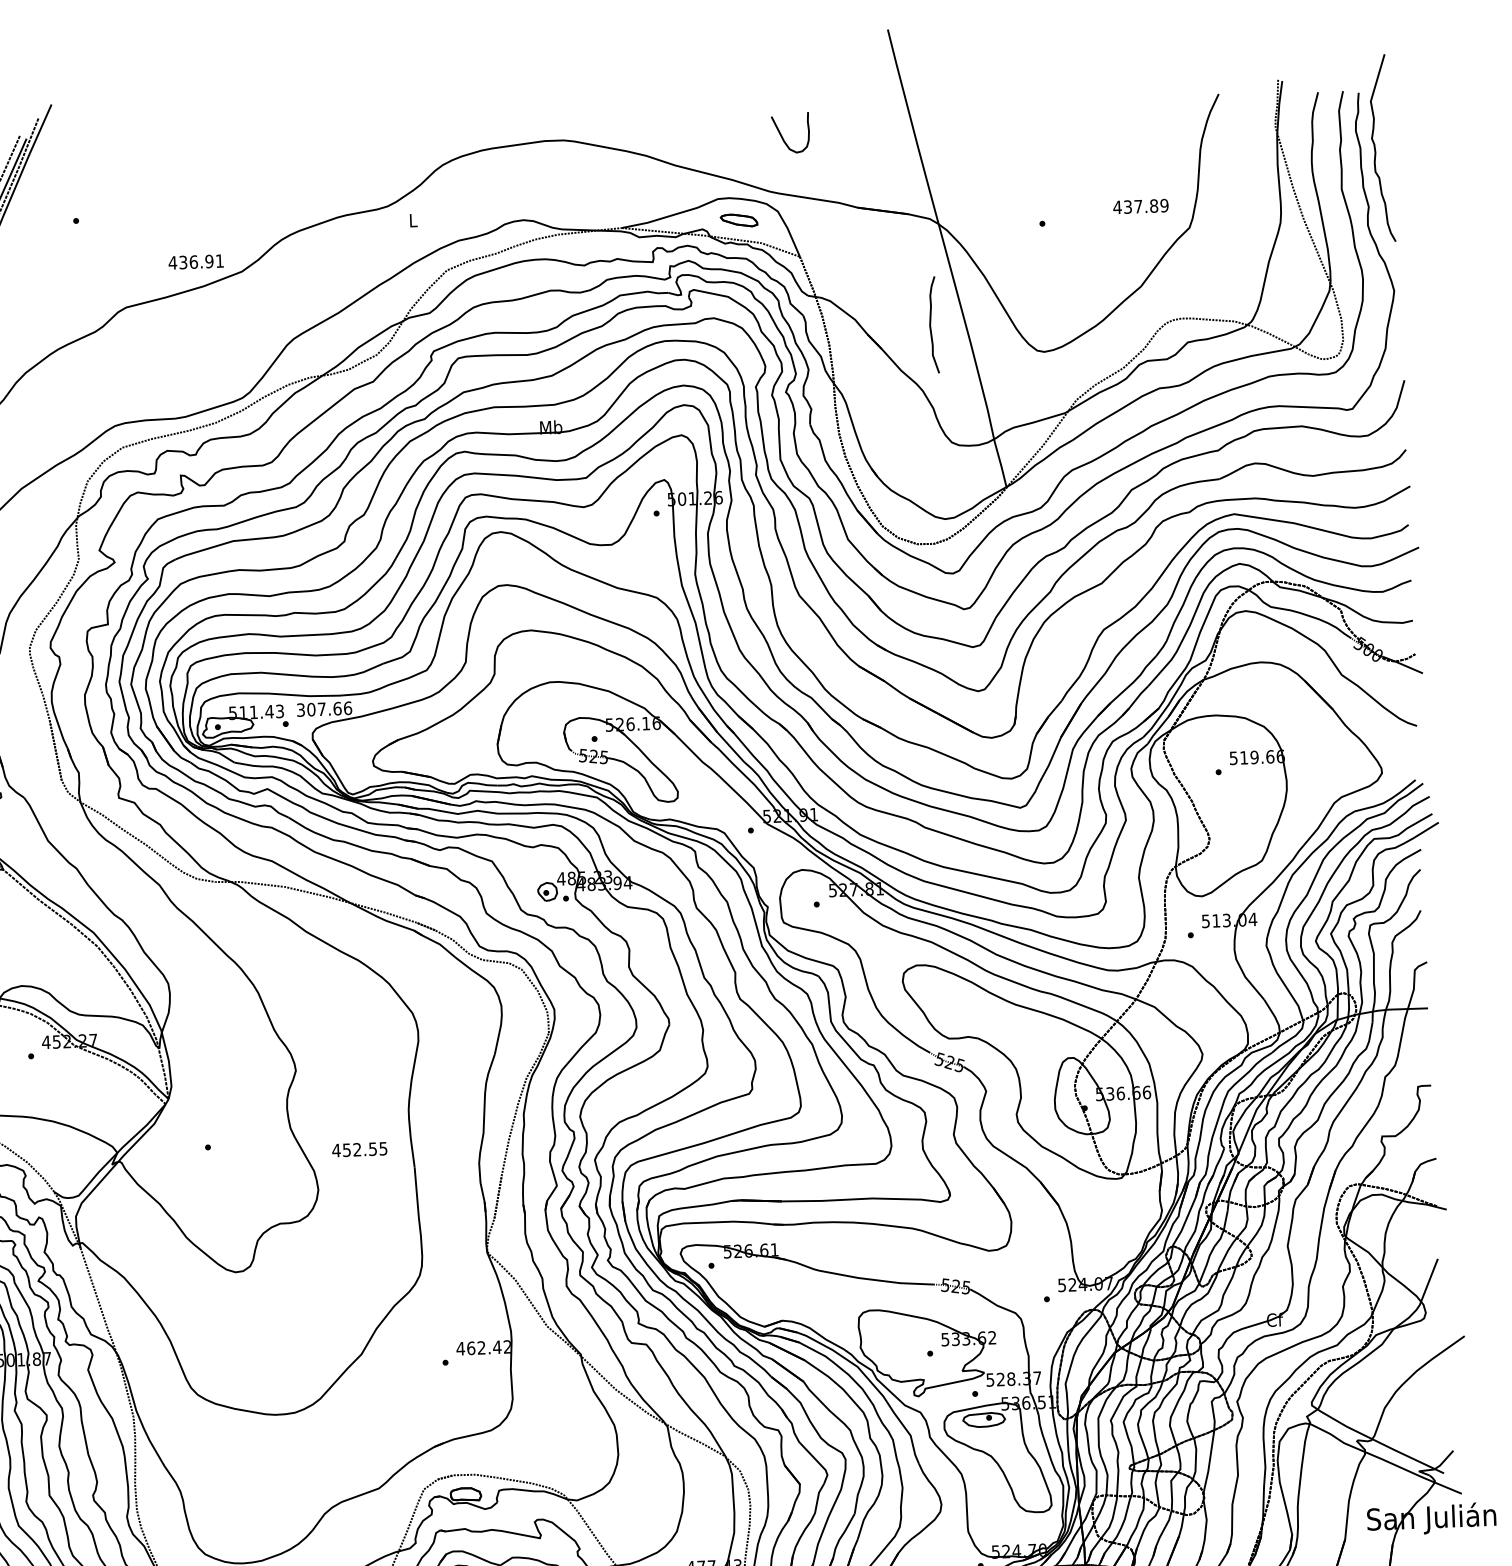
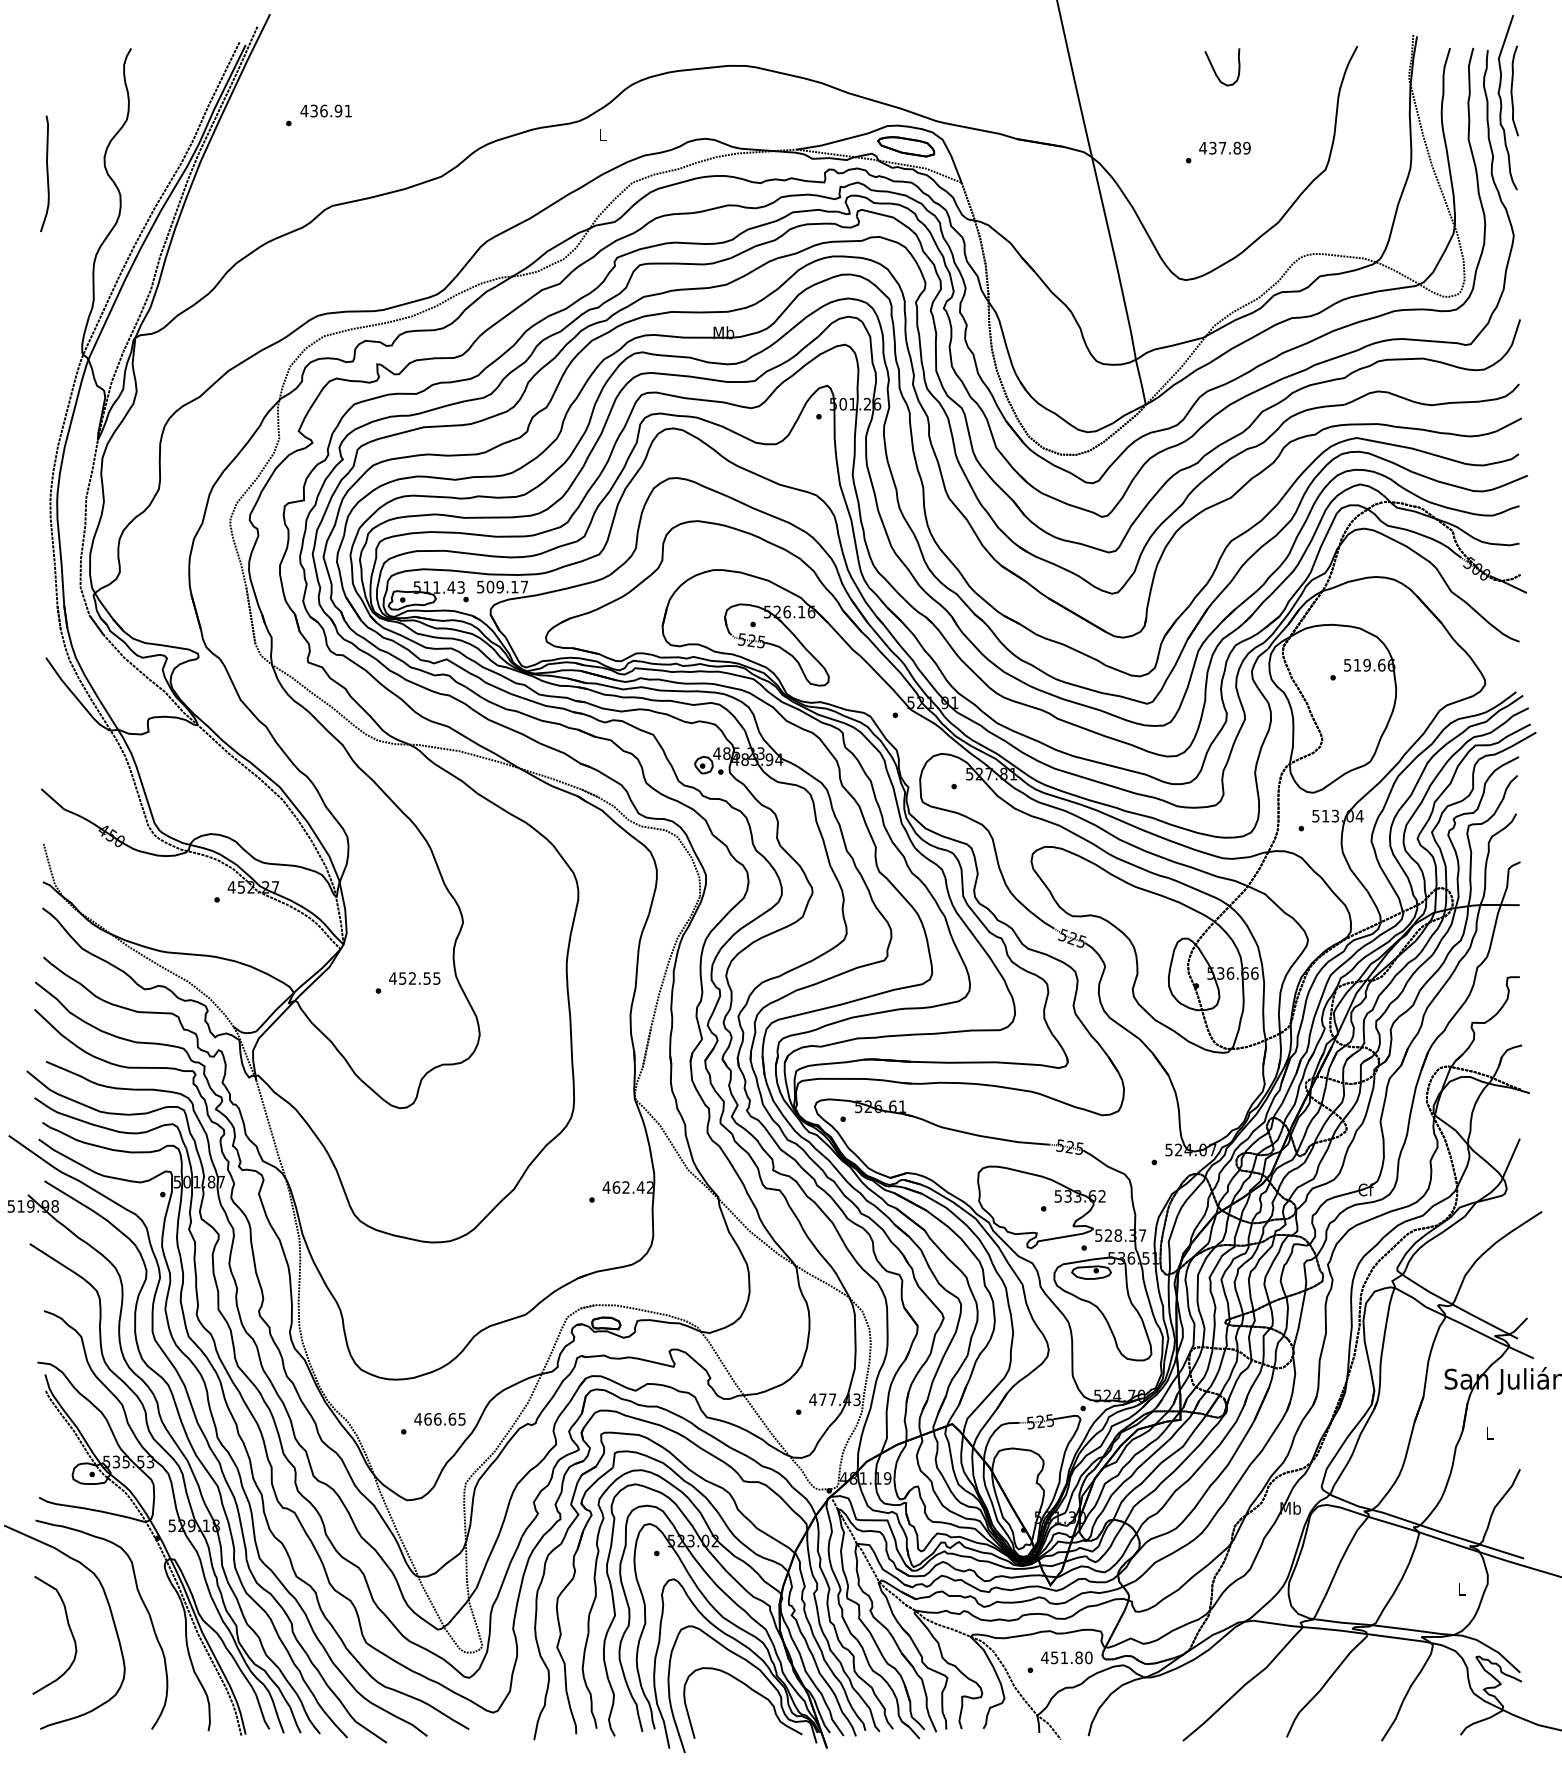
curve: (783, 136) -> (1215, 70), moved
text: (1140, 205) -> (1224, 147), moved
part: (739, 220) -> (906, 146), size x1.67
text: (195, 261) -> (325, 110), moved
curve: (931, 324) -> (1512, 90), moved
text: (324, 708) -> (502, 586), 307.66 -> 509.17
text: (359, 1149) -> (414, 978), moved

